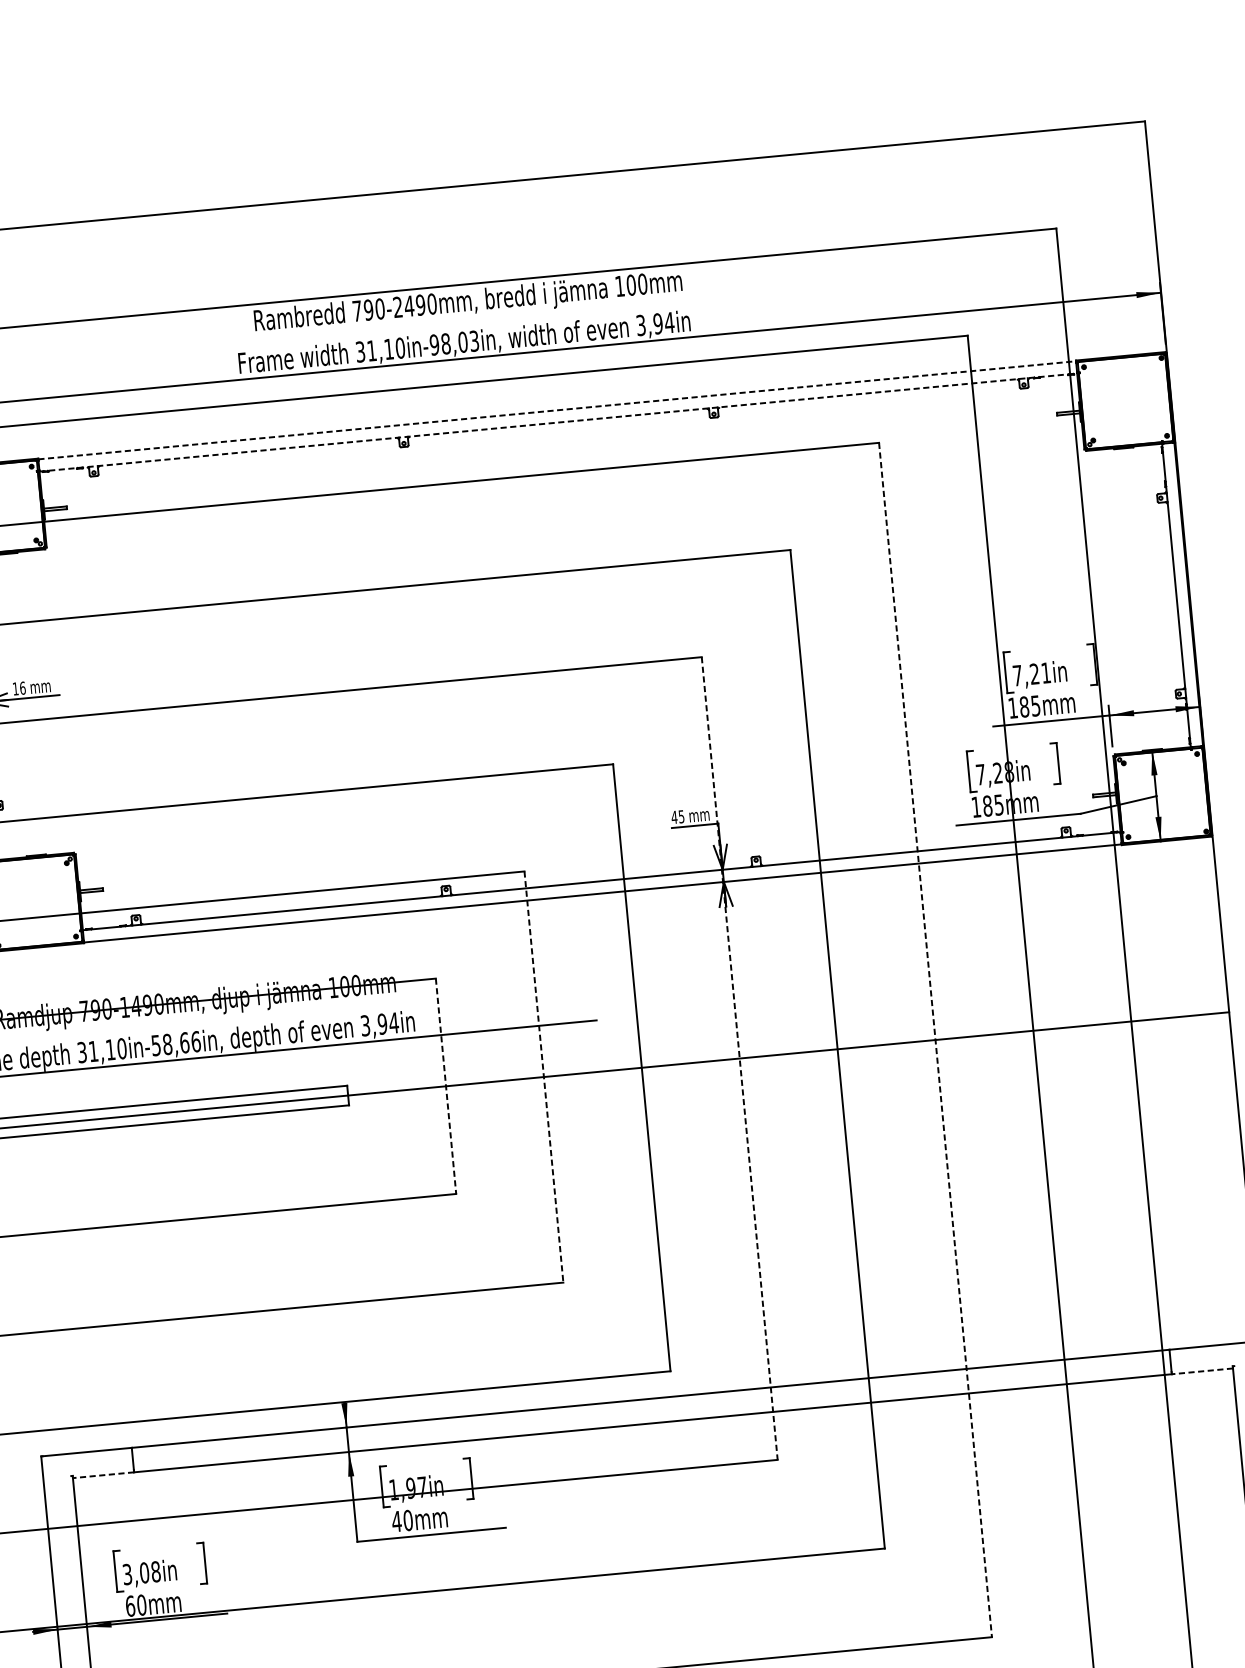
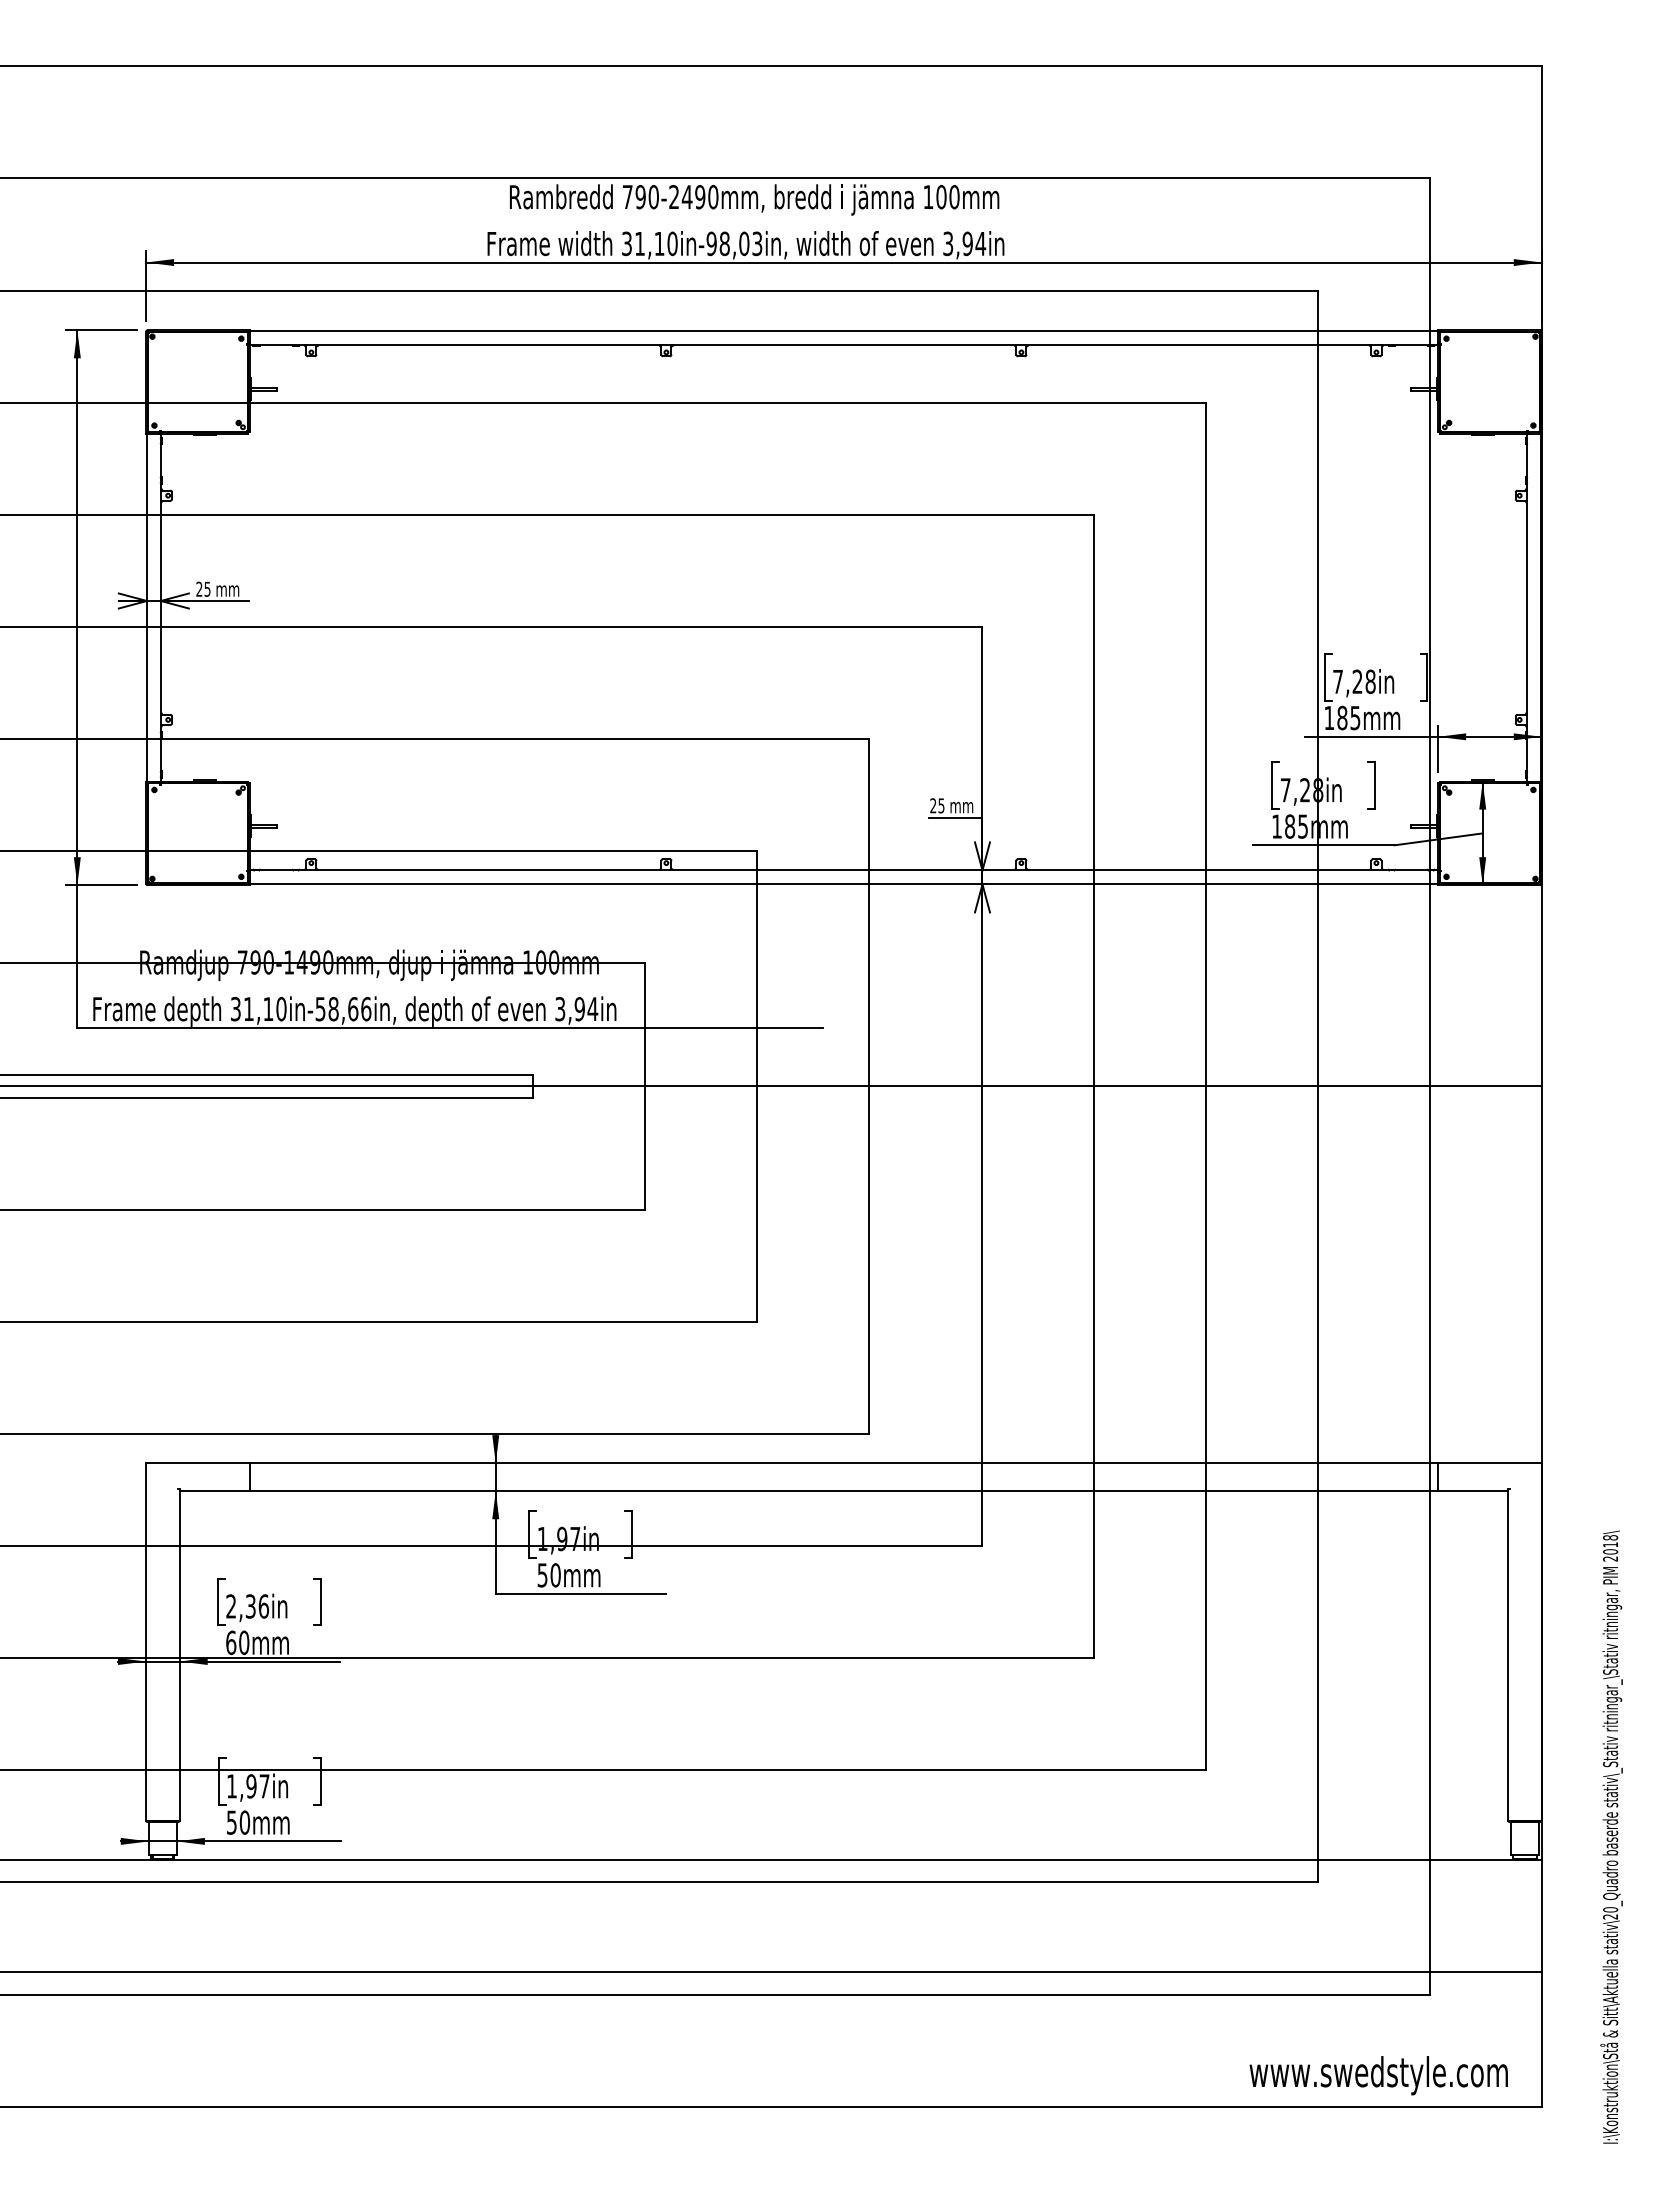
line: (557, 410) -> (844, 331), dashed -> solid
line: (558, 422) -> (844, 345), dashed -> solid
text: (1045, 672) -> (1370, 681), 7,21in -> 7,28in
text: (19, 687) -> (203, 588), 16 -> 25
text: (674, 817) -> (933, 805), 45 -> 25
line: (935, 1040) -> (1205, 1086), dashed -> solid
line: (739, 1058) -> (981, 1086), dashed -> solid
line: (544, 1077) -> (757, 1087), dashed -> solid
line: (446, 1087) -> (645, 1087), dashed -> solid
line: (1201, 1371) -> (1472, 1491), dashed -> solid
line: (103, 1475) -> (214, 1491), dashed -> solid
text: (396, 1521) -> (542, 1575), 40mm -> 50mm
text: (141, 1573) -> (247, 1606), 3,08in -> 2,36in

